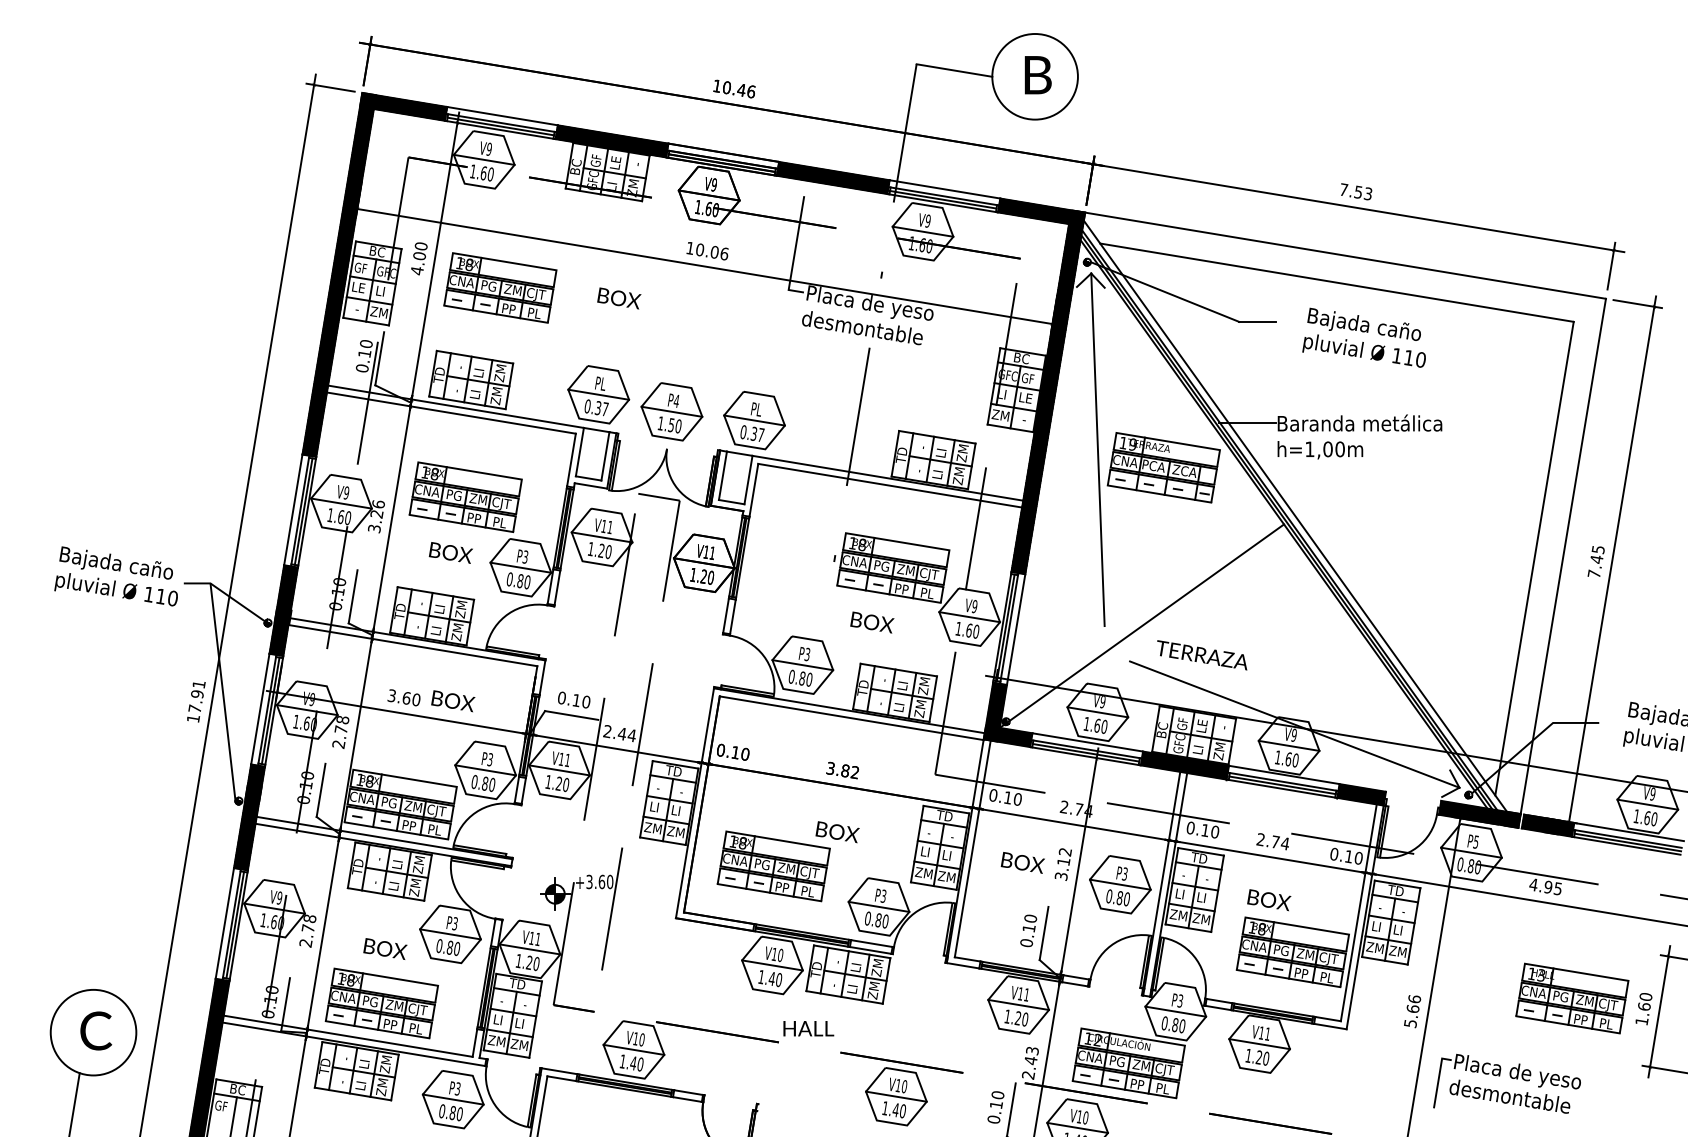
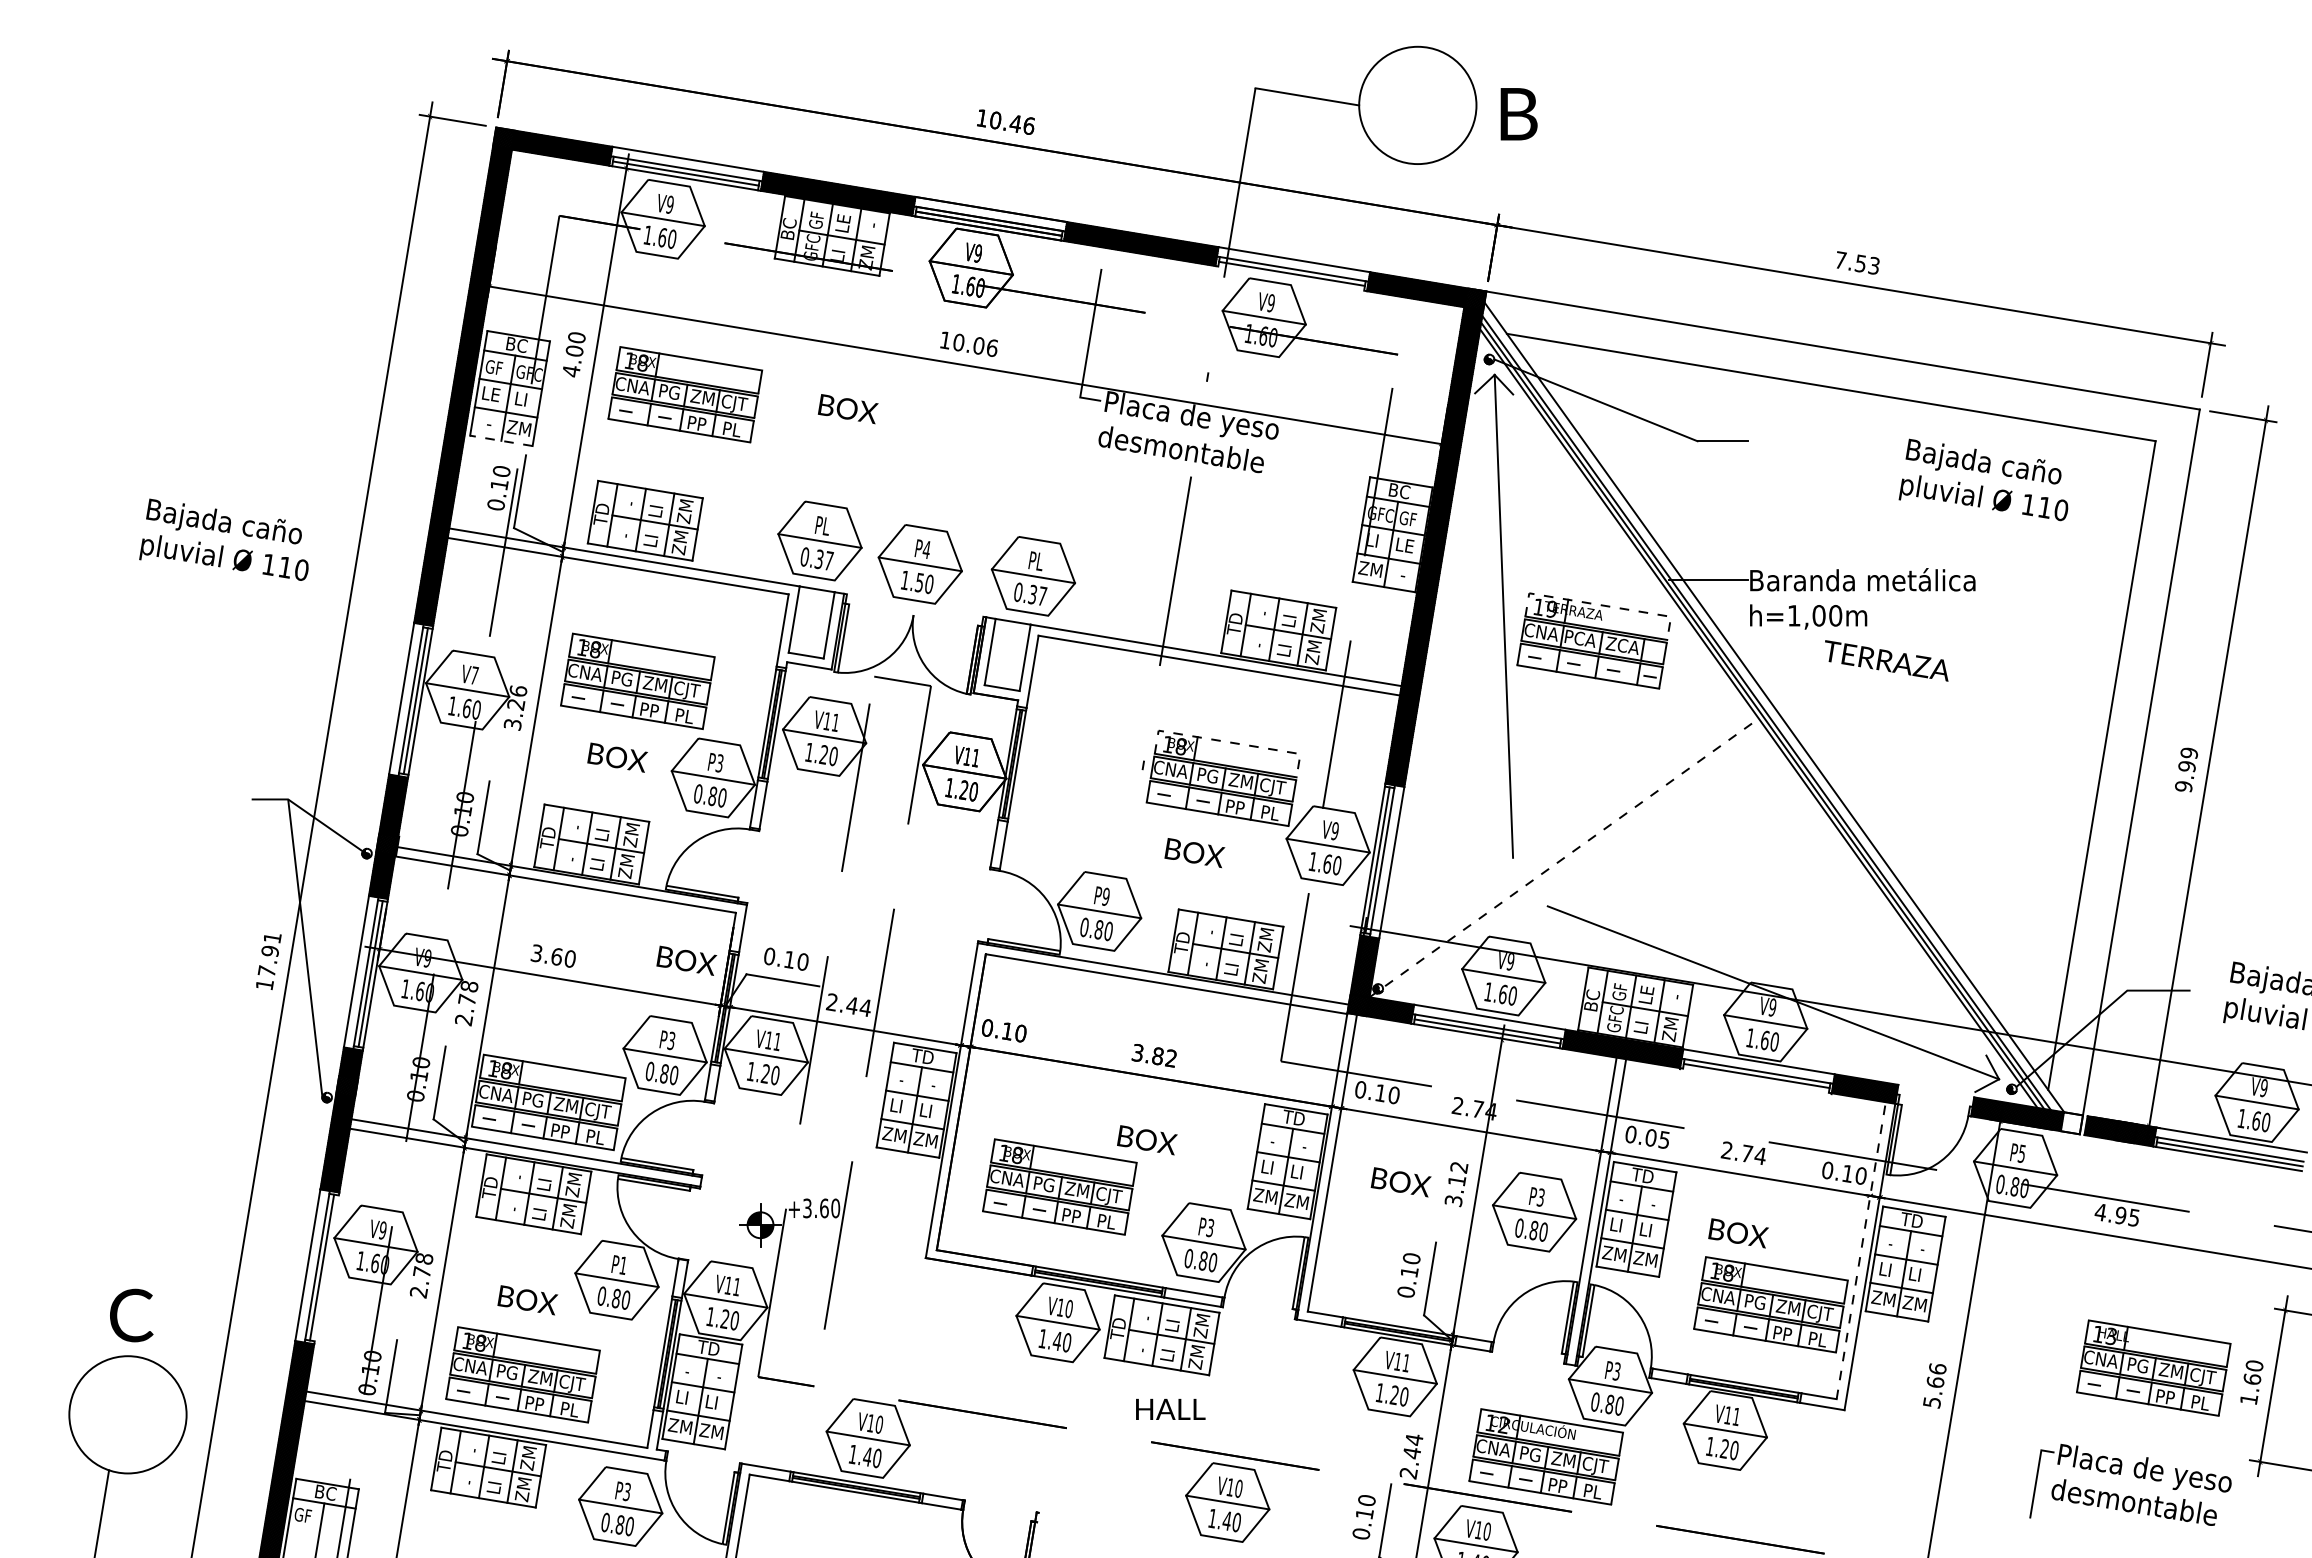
text: (1037, 75) -> (1518, 114), moved
line: (942, 203) -> (1291, 278), removed
line: (366, 321) -> (501, 440), solid -> dashed
text: (1364, 337) -> (1983, 479), moved
line: (1168, 441) -> (1600, 605), solid -> dashed
text: (346, 492) -> (474, 675), V9 -> V7
line: (897, 541) -> (1229, 742), solid -> dashed
text: (1595, 561) -> (2185, 769), 7.45 -> 9.99
text: (115, 576) -> (223, 539), moved
line: (1142, 625) -> (1564, 857), solid -> dashed
text: (807, 654) -> (1105, 896), P3 -> P9
text: (1202, 655) -> (1886, 660), moved
text: (453, 700) -> (686, 960), moved
line: (1281, 788) -> (1755, 1080), removed
hatch: (1512, 819) -> (2071, 1123), removed
text: (1210, 830) -> (1657, 1138), 0.10 -> 0.05
line: (1359, 912) -> (1861, 1250), solid -> dashed
text: (455, 923) -> (623, 1265), P3 -> P1
line: (238, 925) -> (326, 1268), removed
text: (808, 1028) -> (1170, 1408), moved
text: (96, 1030) -> (131, 1315), moved
text: (1032, 1051) -> (1414, 1440), 2.43 -> 2.44
part: (1511, 1078) -> (2136, 1477), moved

